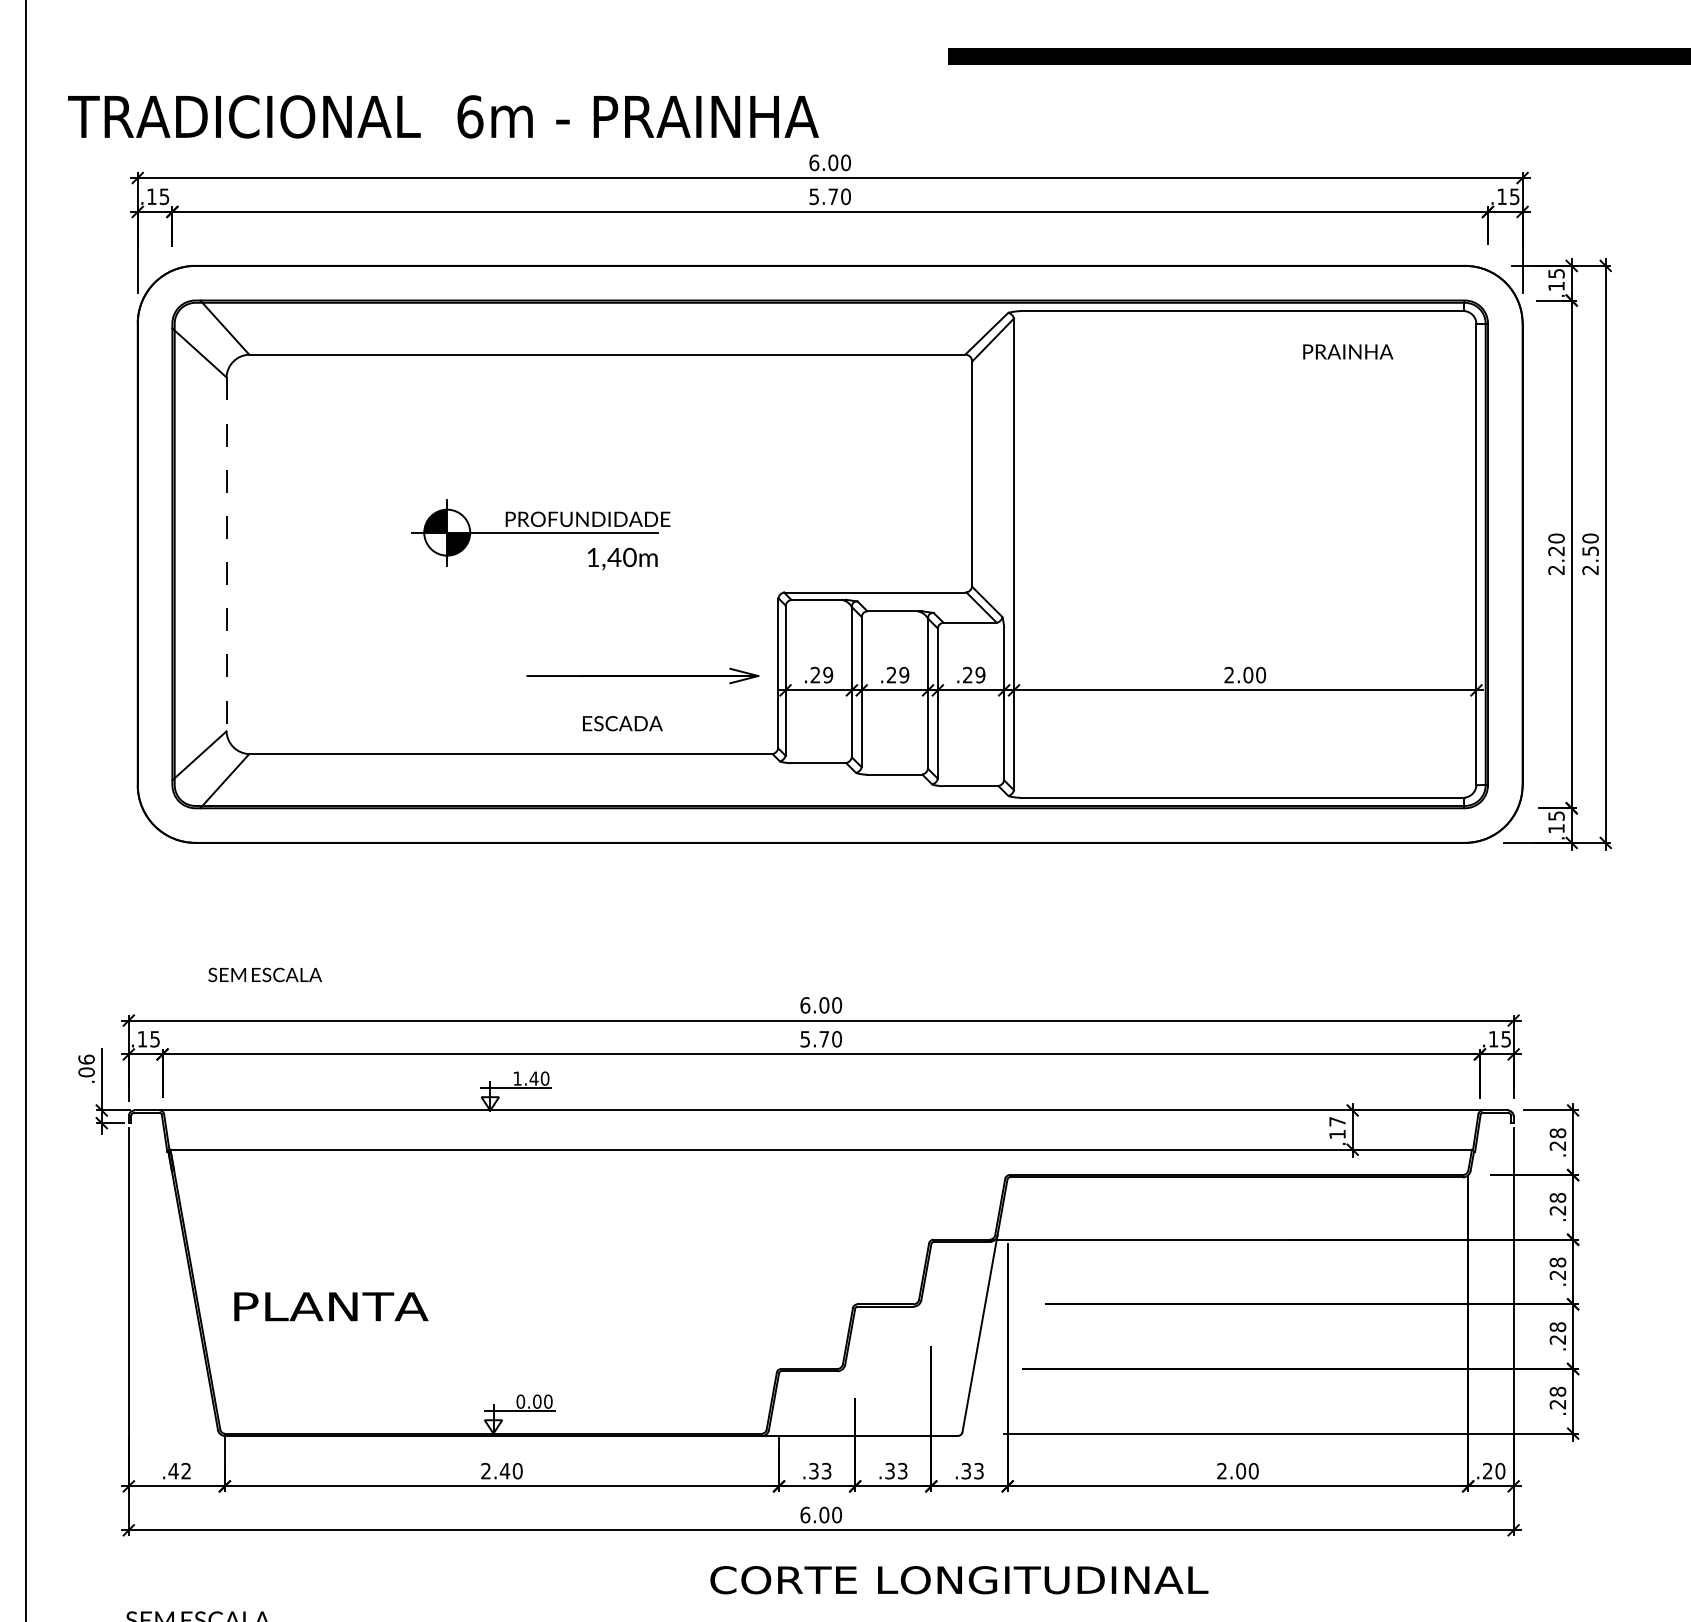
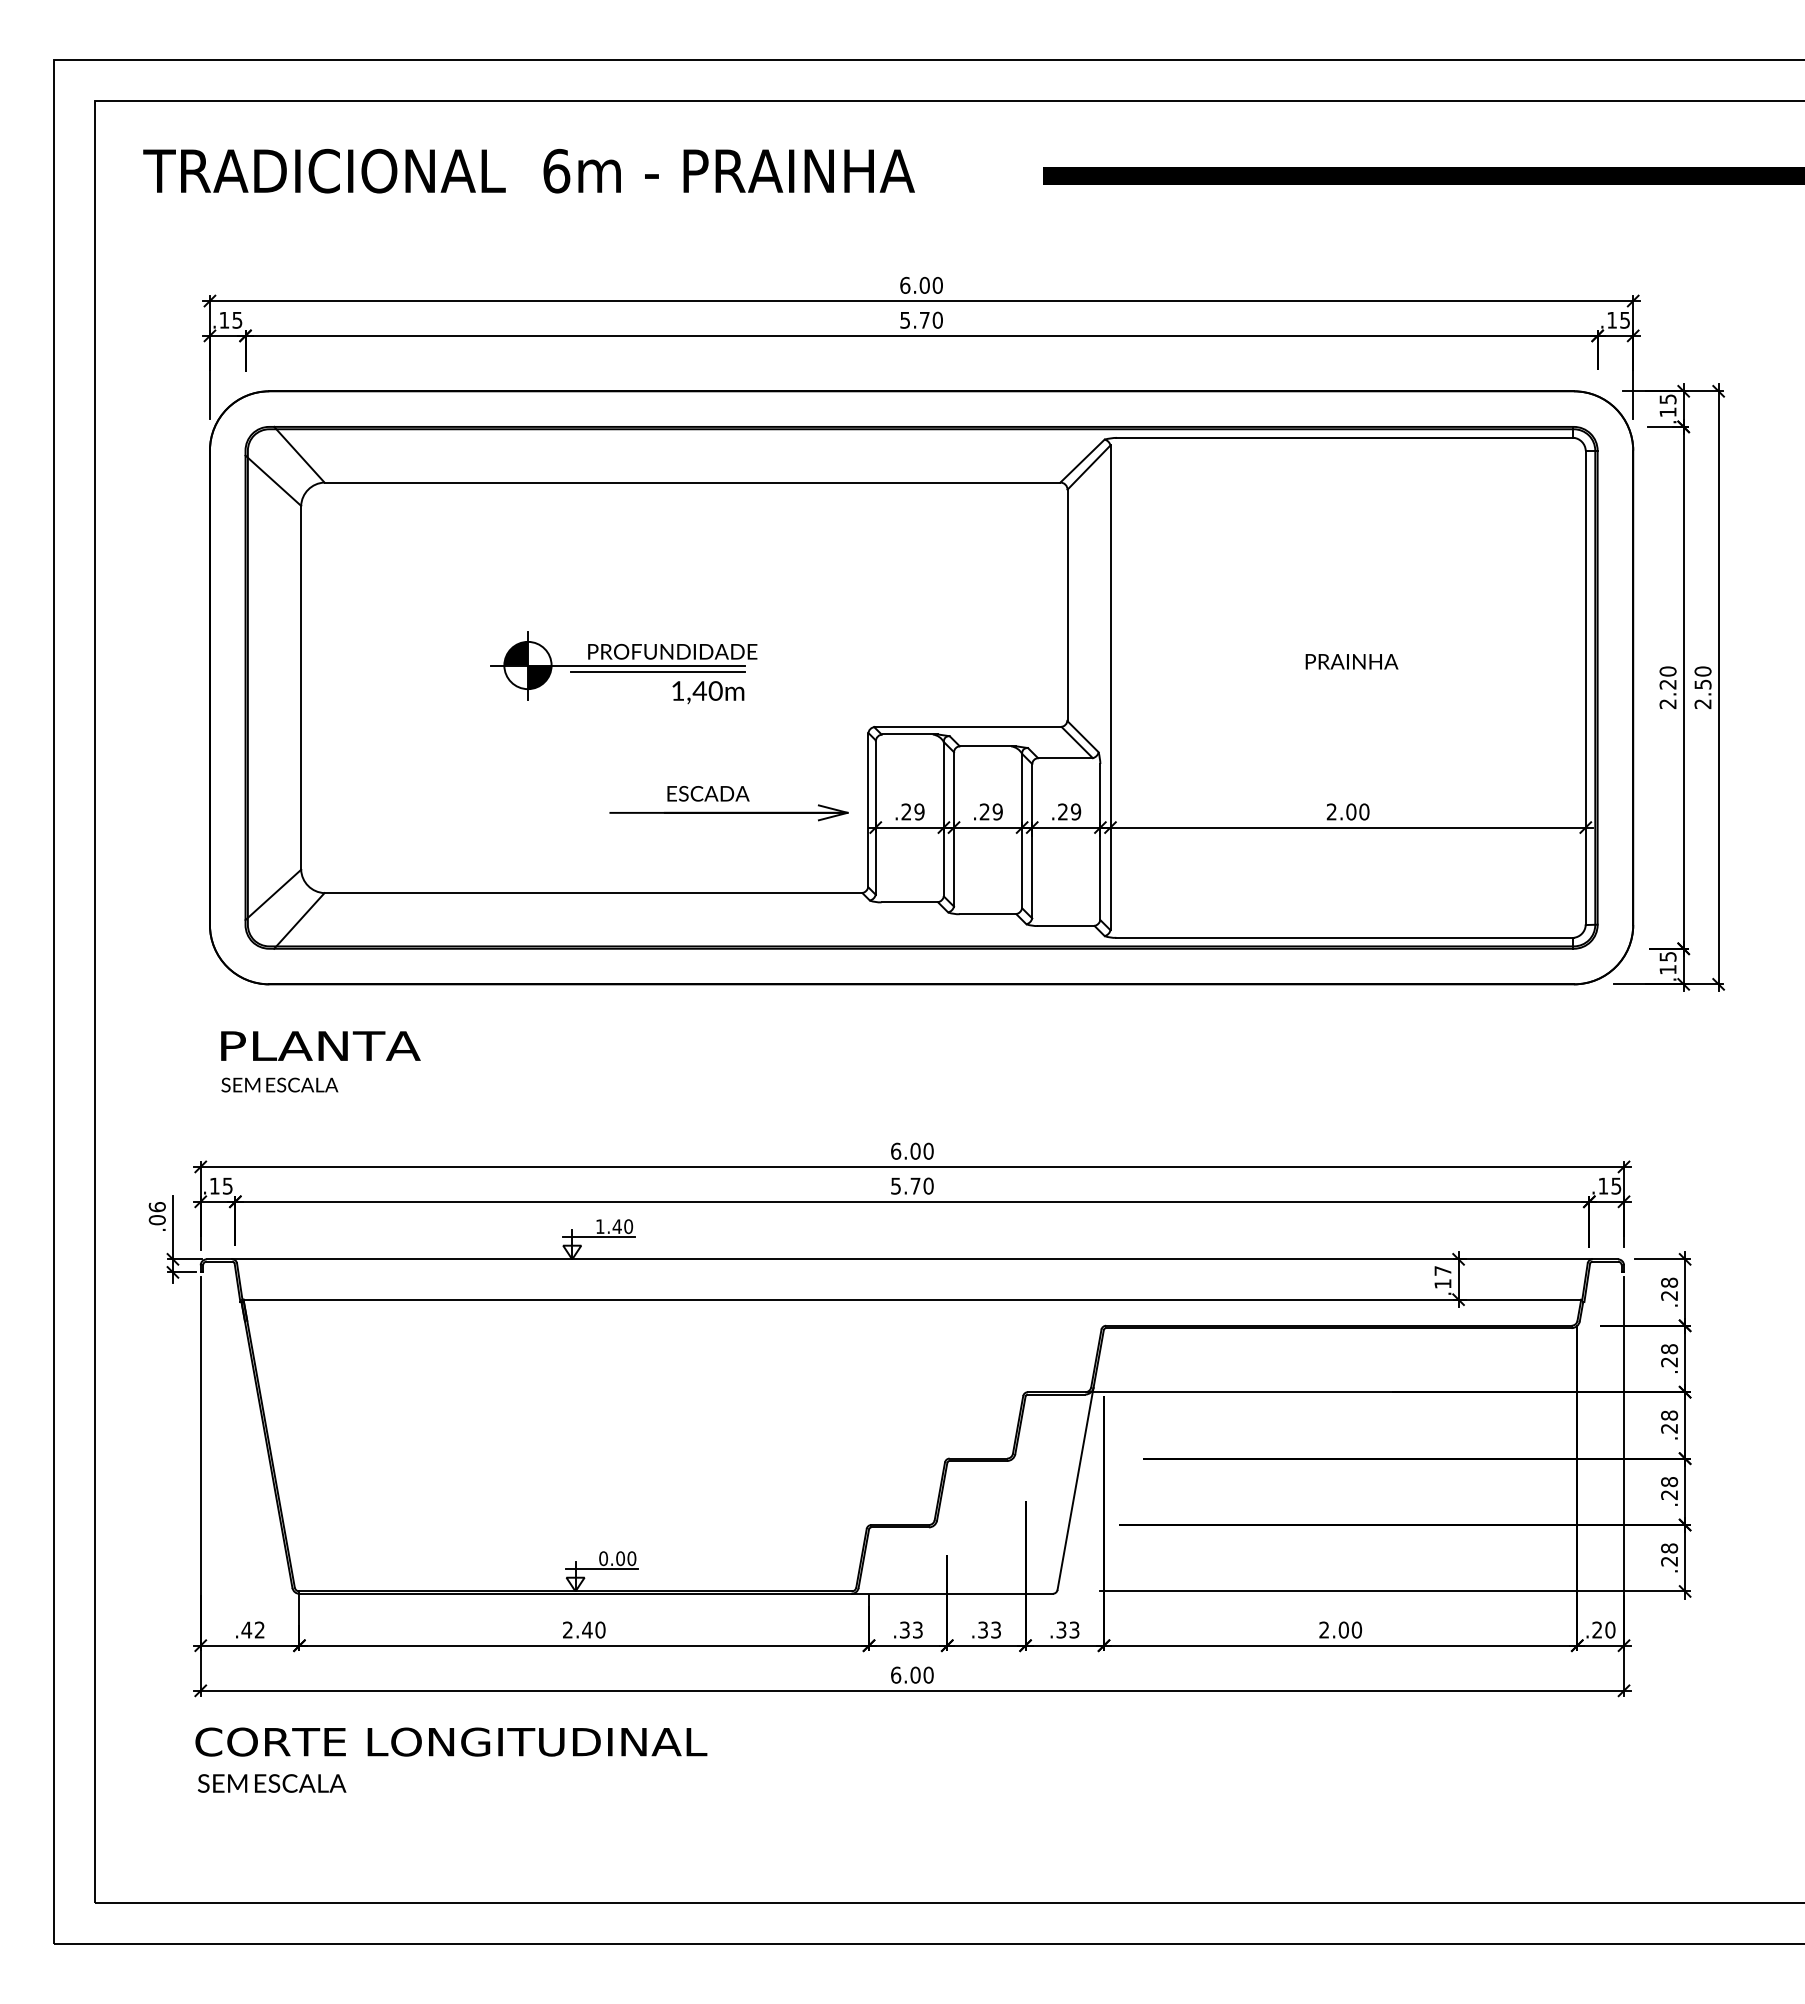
text: (442, 116) -> (528, 170), moved
text: (1347, 351) -> (1351, 661), moved
line: (573, 538) -> (657, 671), added
line: (226, 554) -> (301, 687), dashed -> solid
text: (622, 723) -> (708, 793), moved
text: (264, 974) -> (279, 1084), moved
text: (330, 1306) -> (320, 1045), moved
text: (959, 1579) -> (451, 1741), moved

